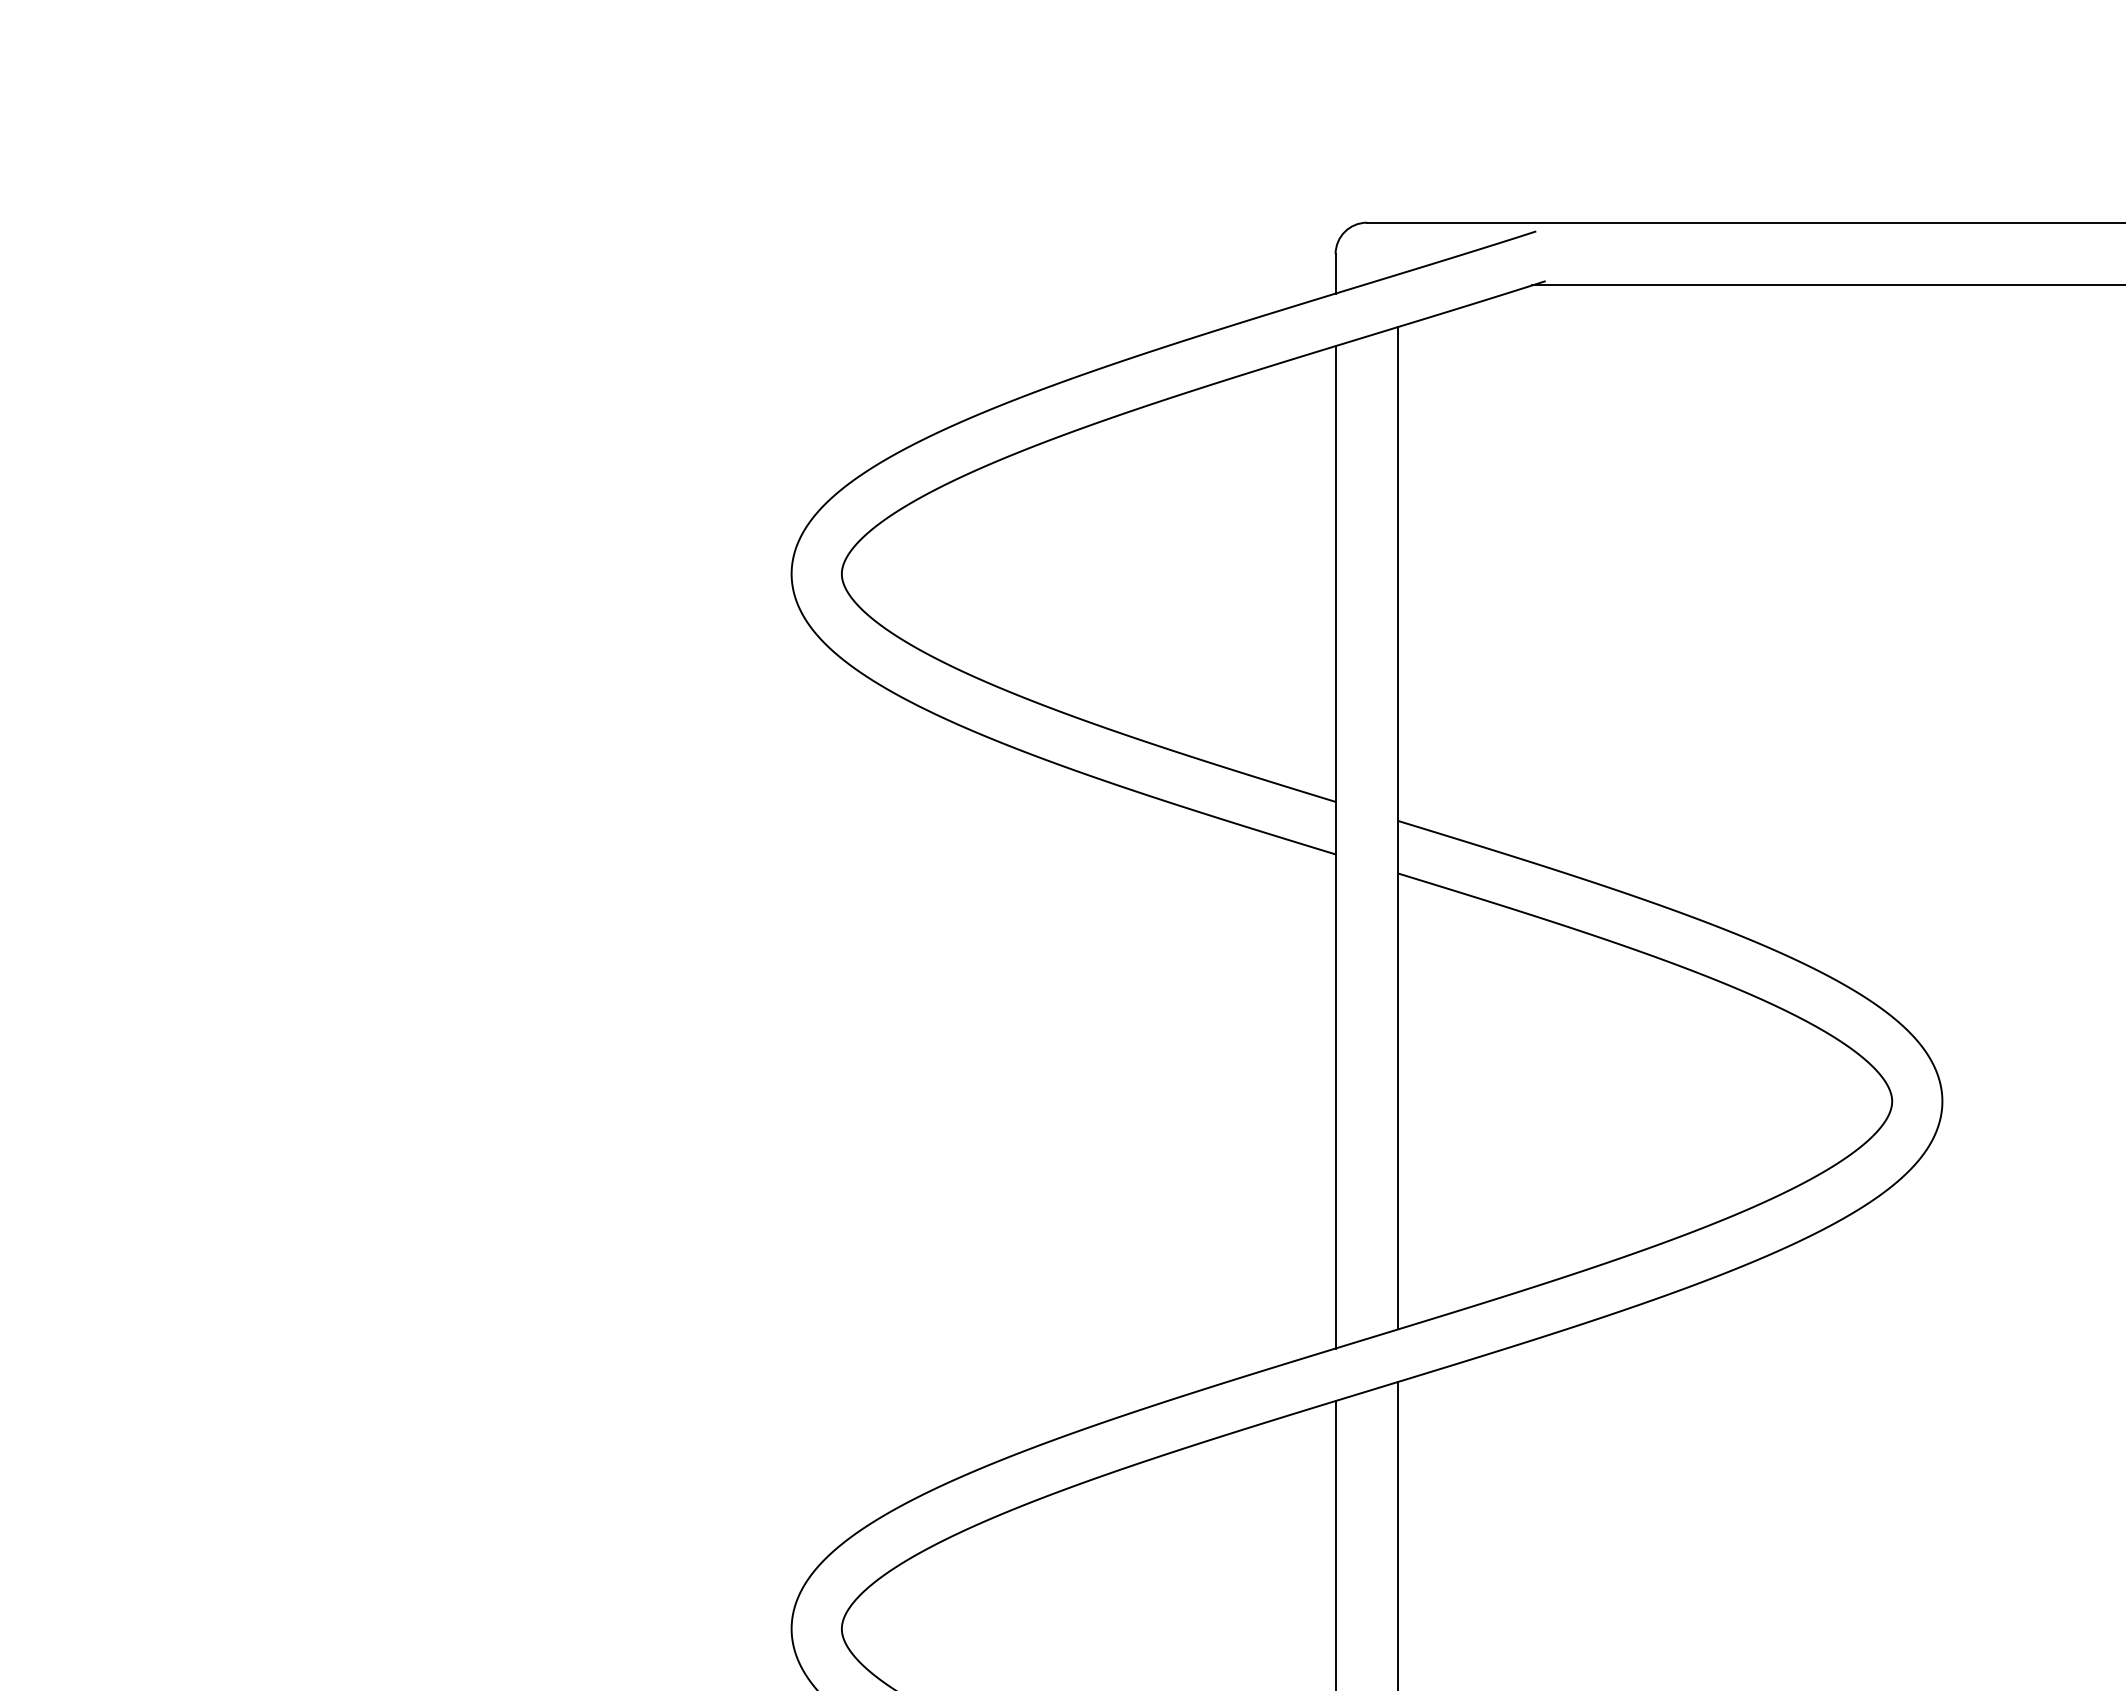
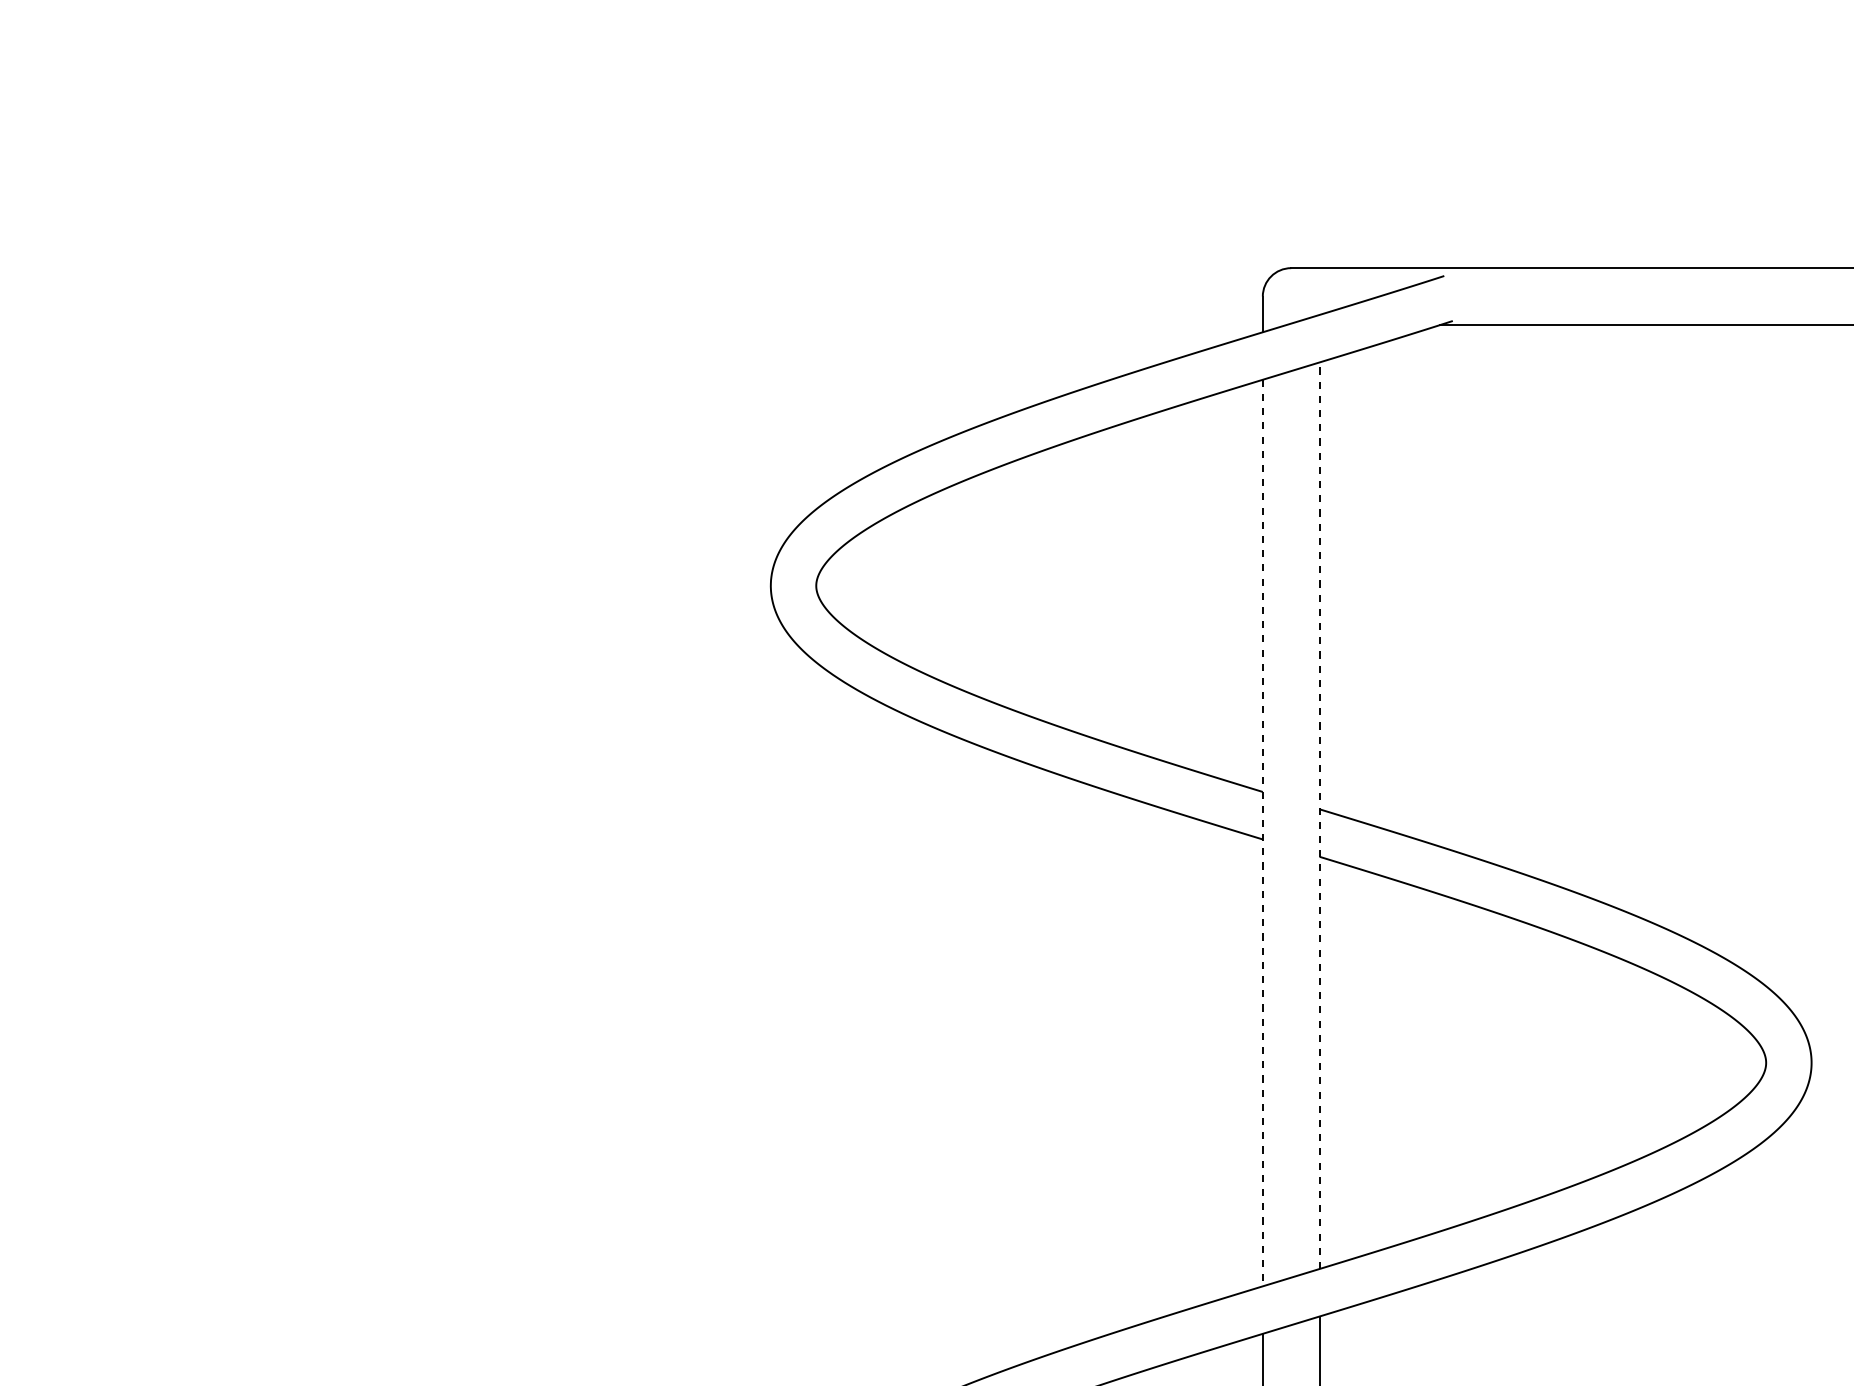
line: (1398, 827) -> (1319, 815), solid -> dashed
line: (1335, 847) -> (1262, 833), solid -> dashed

